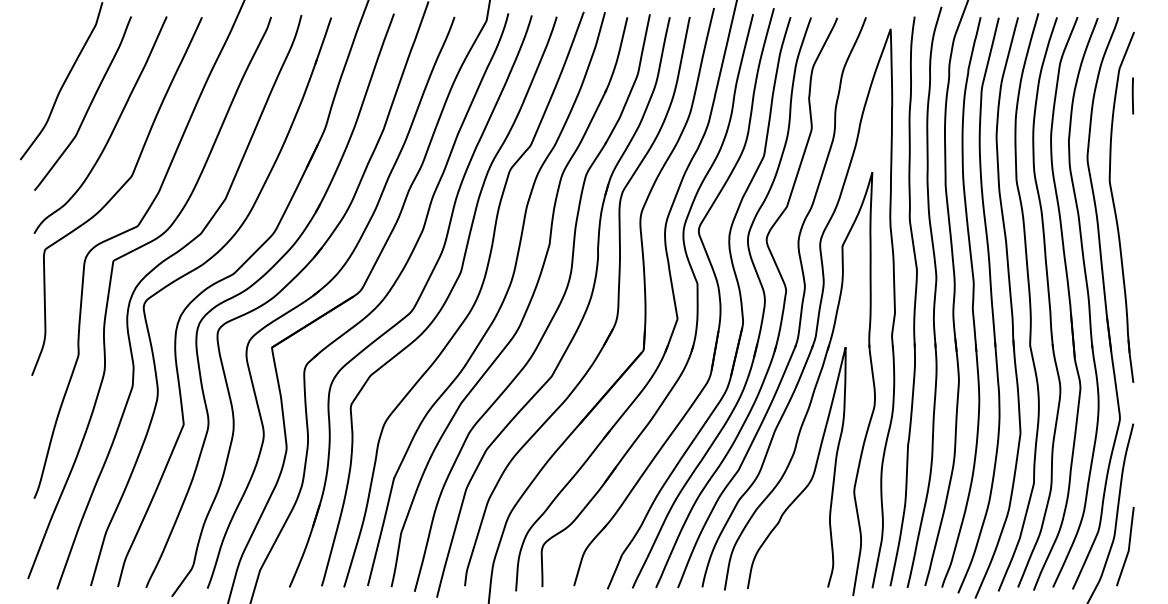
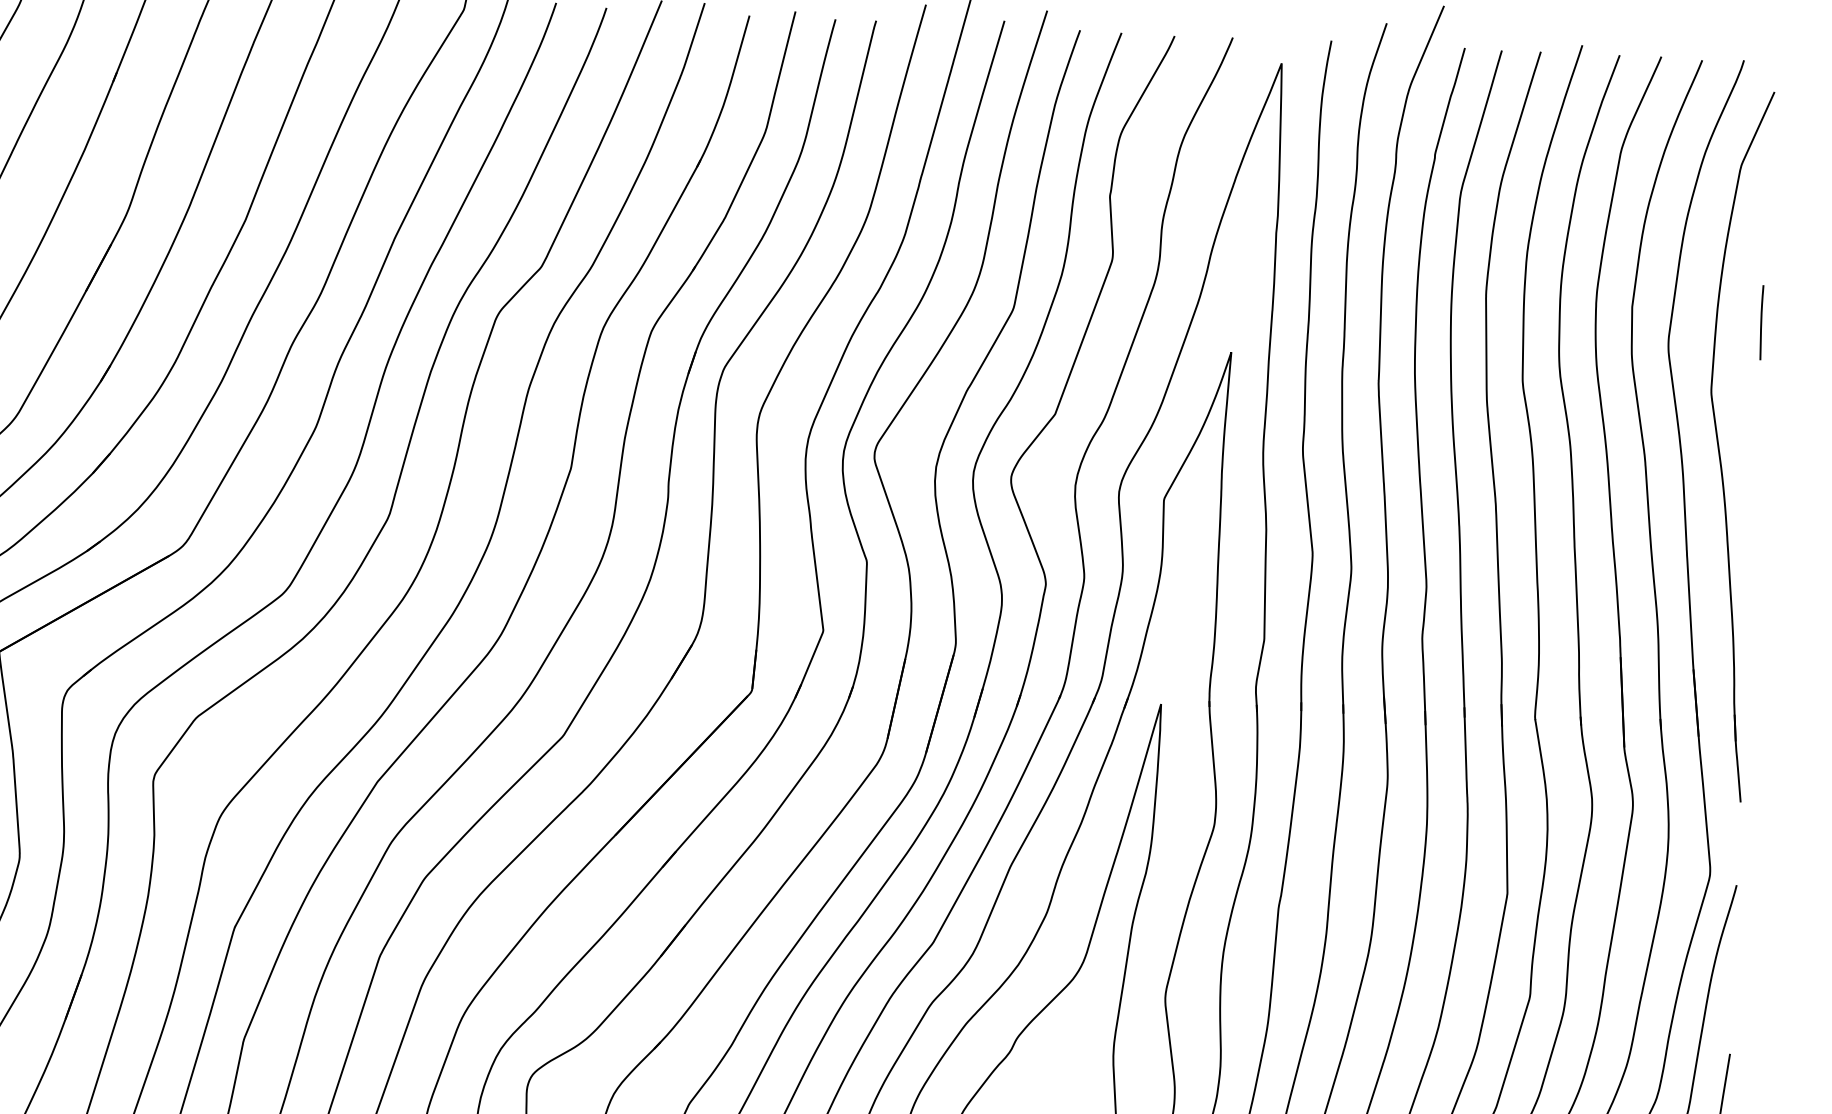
line: (1132, 95) -> (1760, 321), moved

